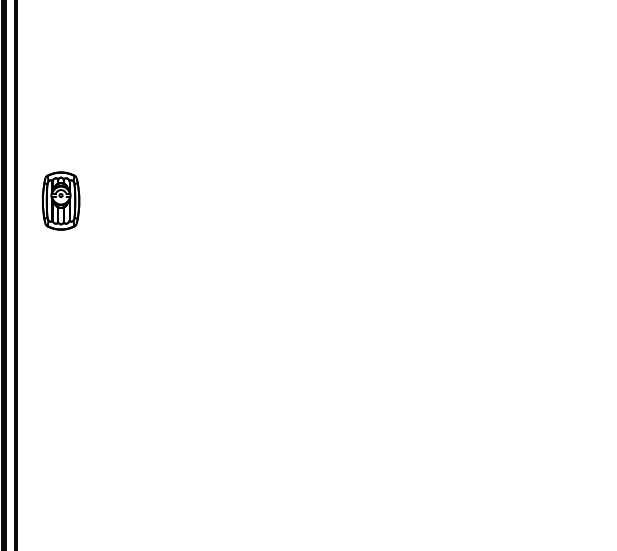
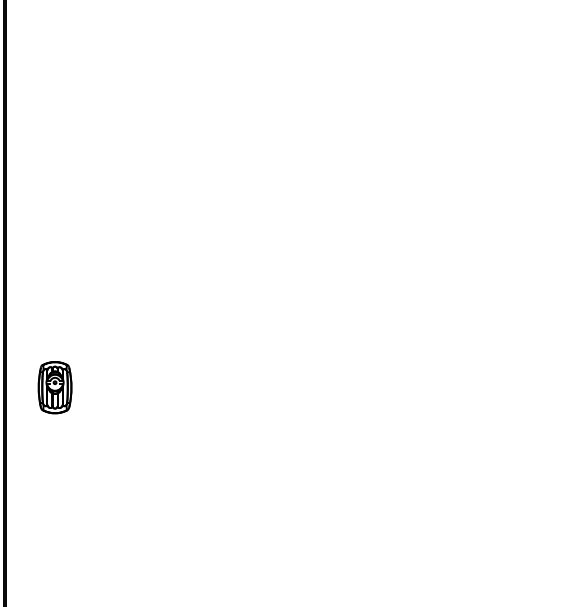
part: (60, 200) -> (54, 387), moved

